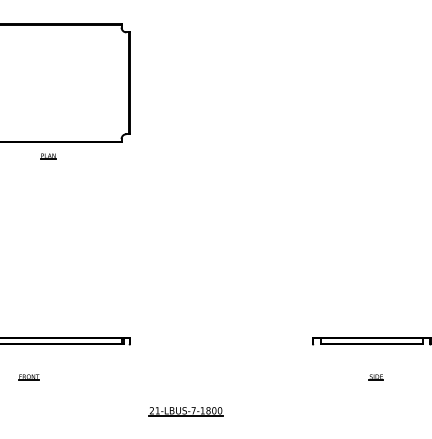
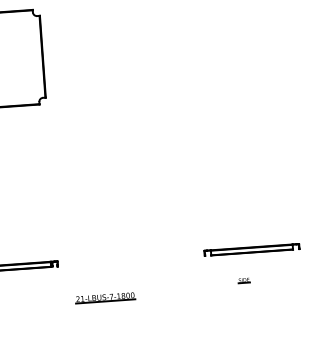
part: (375, 377) -> (243, 280), moved
part: (185, 411) -> (104, 297), moved

